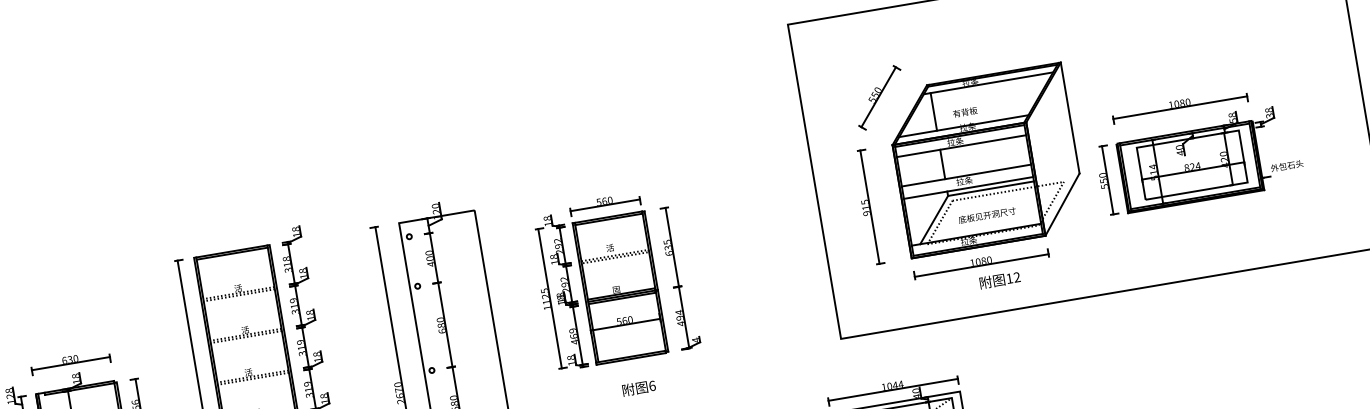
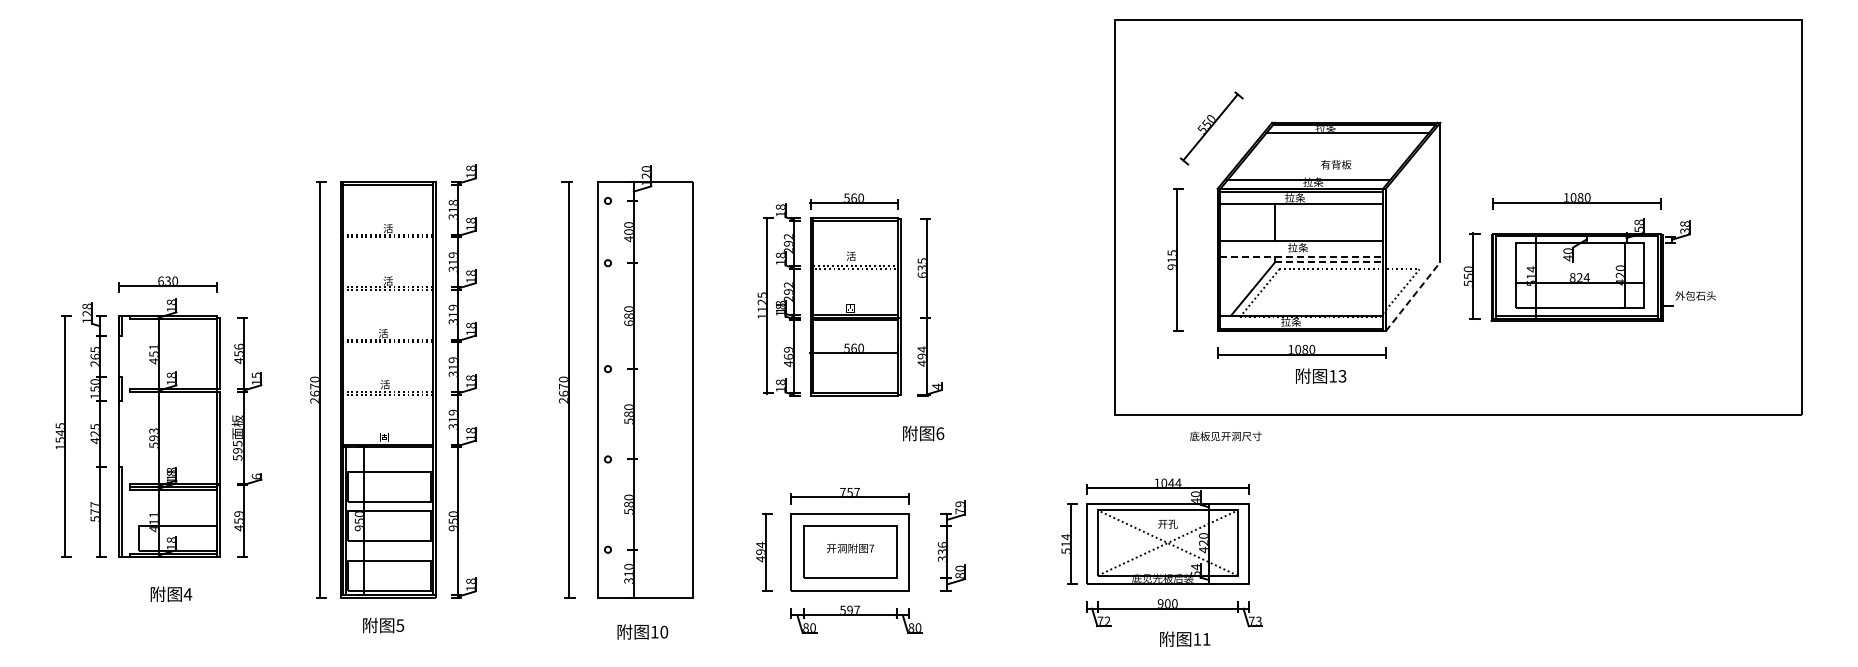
line: (933, 111) -> (1274, 156), removed
text: (965, 112) -> (1336, 164), moved
line: (969, 187) -> (1302, 256), solid -> dashed
line: (991, 188) -> (1329, 262), solid -> dashed
line: (1062, 204) -> (1413, 296), solid -> dashed
text: (986, 215) -> (1225, 436), moved
text: (1017, 277) -> (1342, 376), 12 -> 13
text: (639, 388) -> (923, 433), moved

